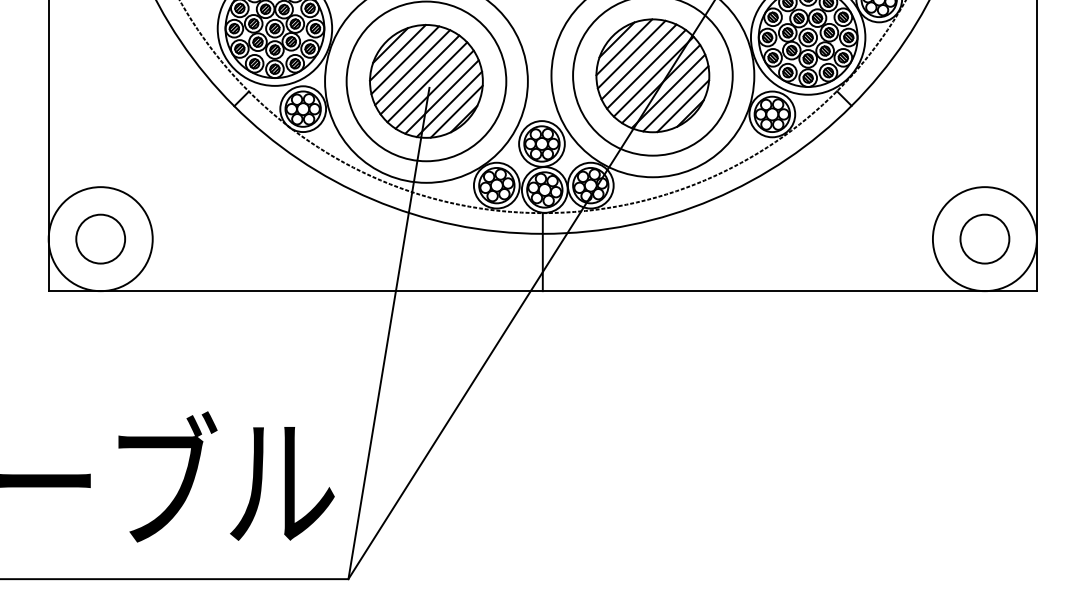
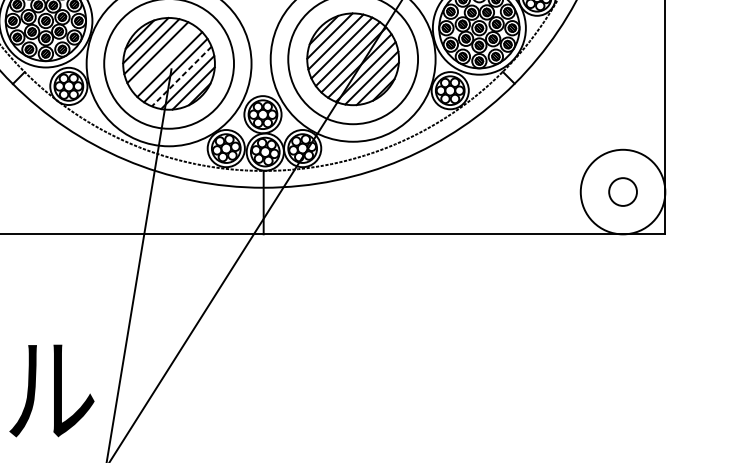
line: (419, 74) -> (163, 58), removed
line: (442, 97) -> (182, 76), solid -> dashed
circle: (984, 238) -> (622, 191), size x0.7

